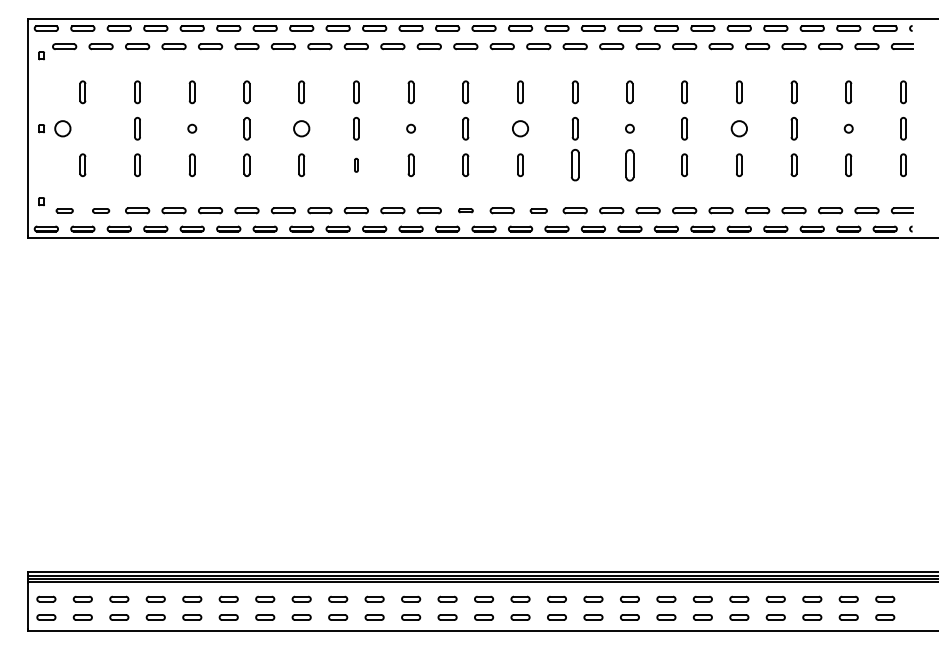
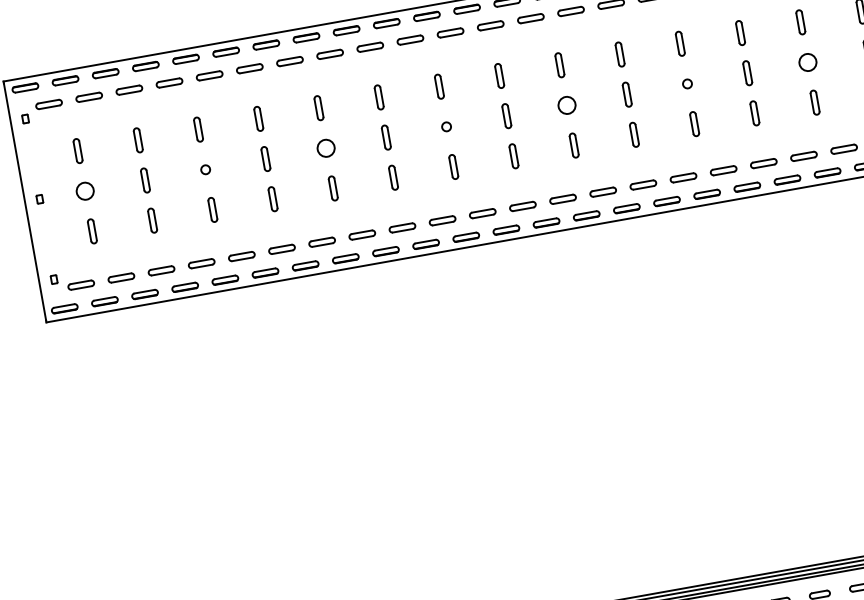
circle: (62, 128) -> (84, 191), moved
part: (629, 164) -> (694, 123), size x0.71
part: (356, 165) -> (393, 178), size x1.67
part: (574, 165) -> (633, 135), size x0.71
part: (64, 210) -> (81, 284), size x1.43
part: (100, 210) -> (120, 277), size x1.43
part: (465, 210) -> (522, 206), size x1.67
part: (538, 210) -> (602, 191), size x1.43

